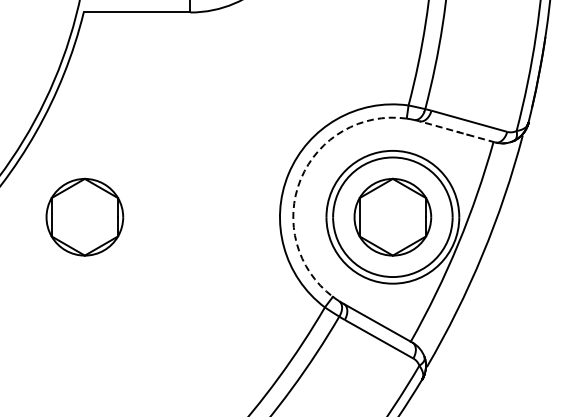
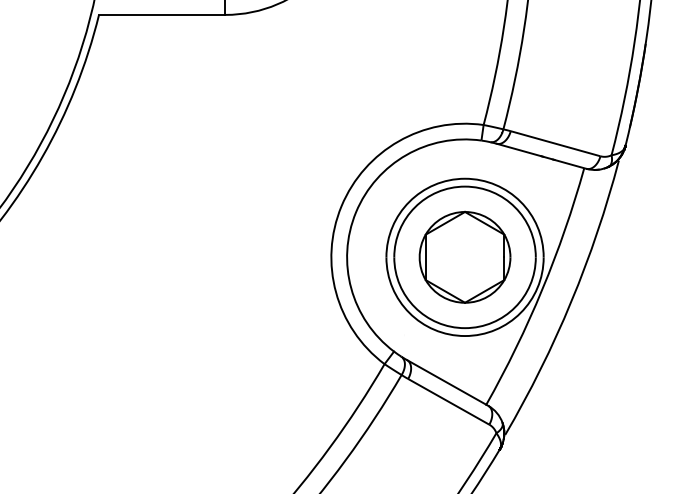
line: (457, 131) -> (541, 155), dashed -> solid
arc: (300, 179) -> (355, 212), dashed -> solid
part: (84, 216) -> (99, 256), removed

